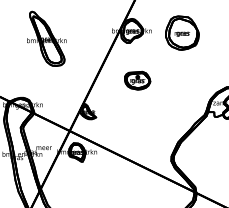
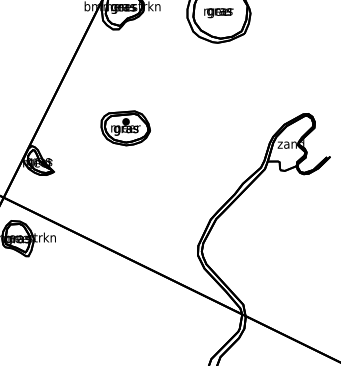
part: (137, 80) -> (125, 127), moved

